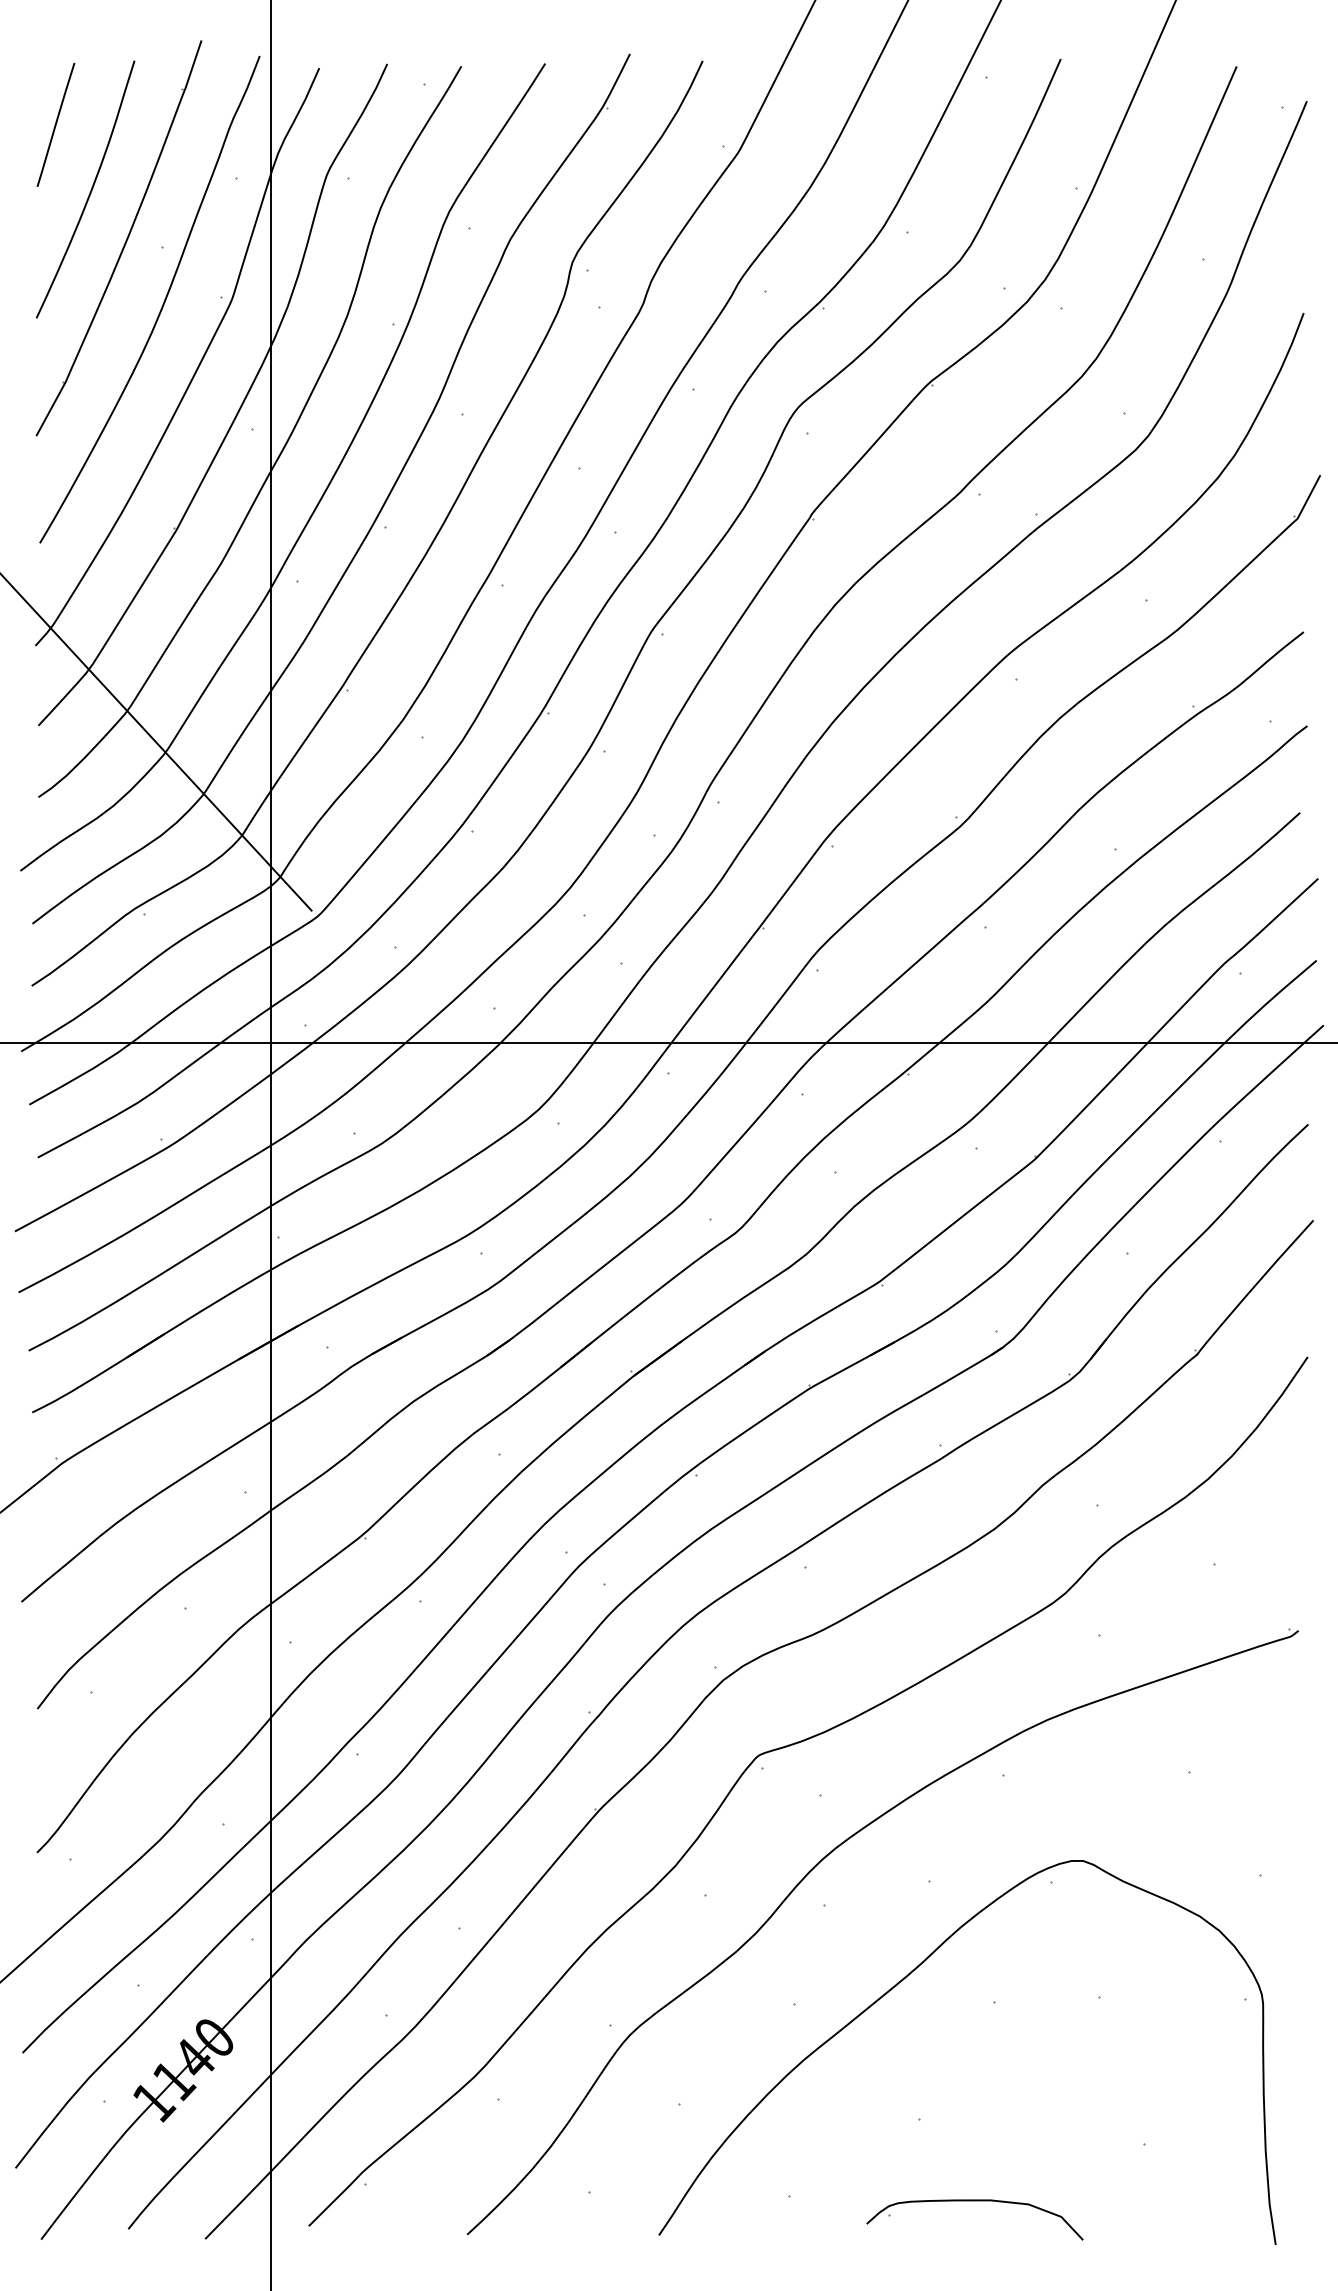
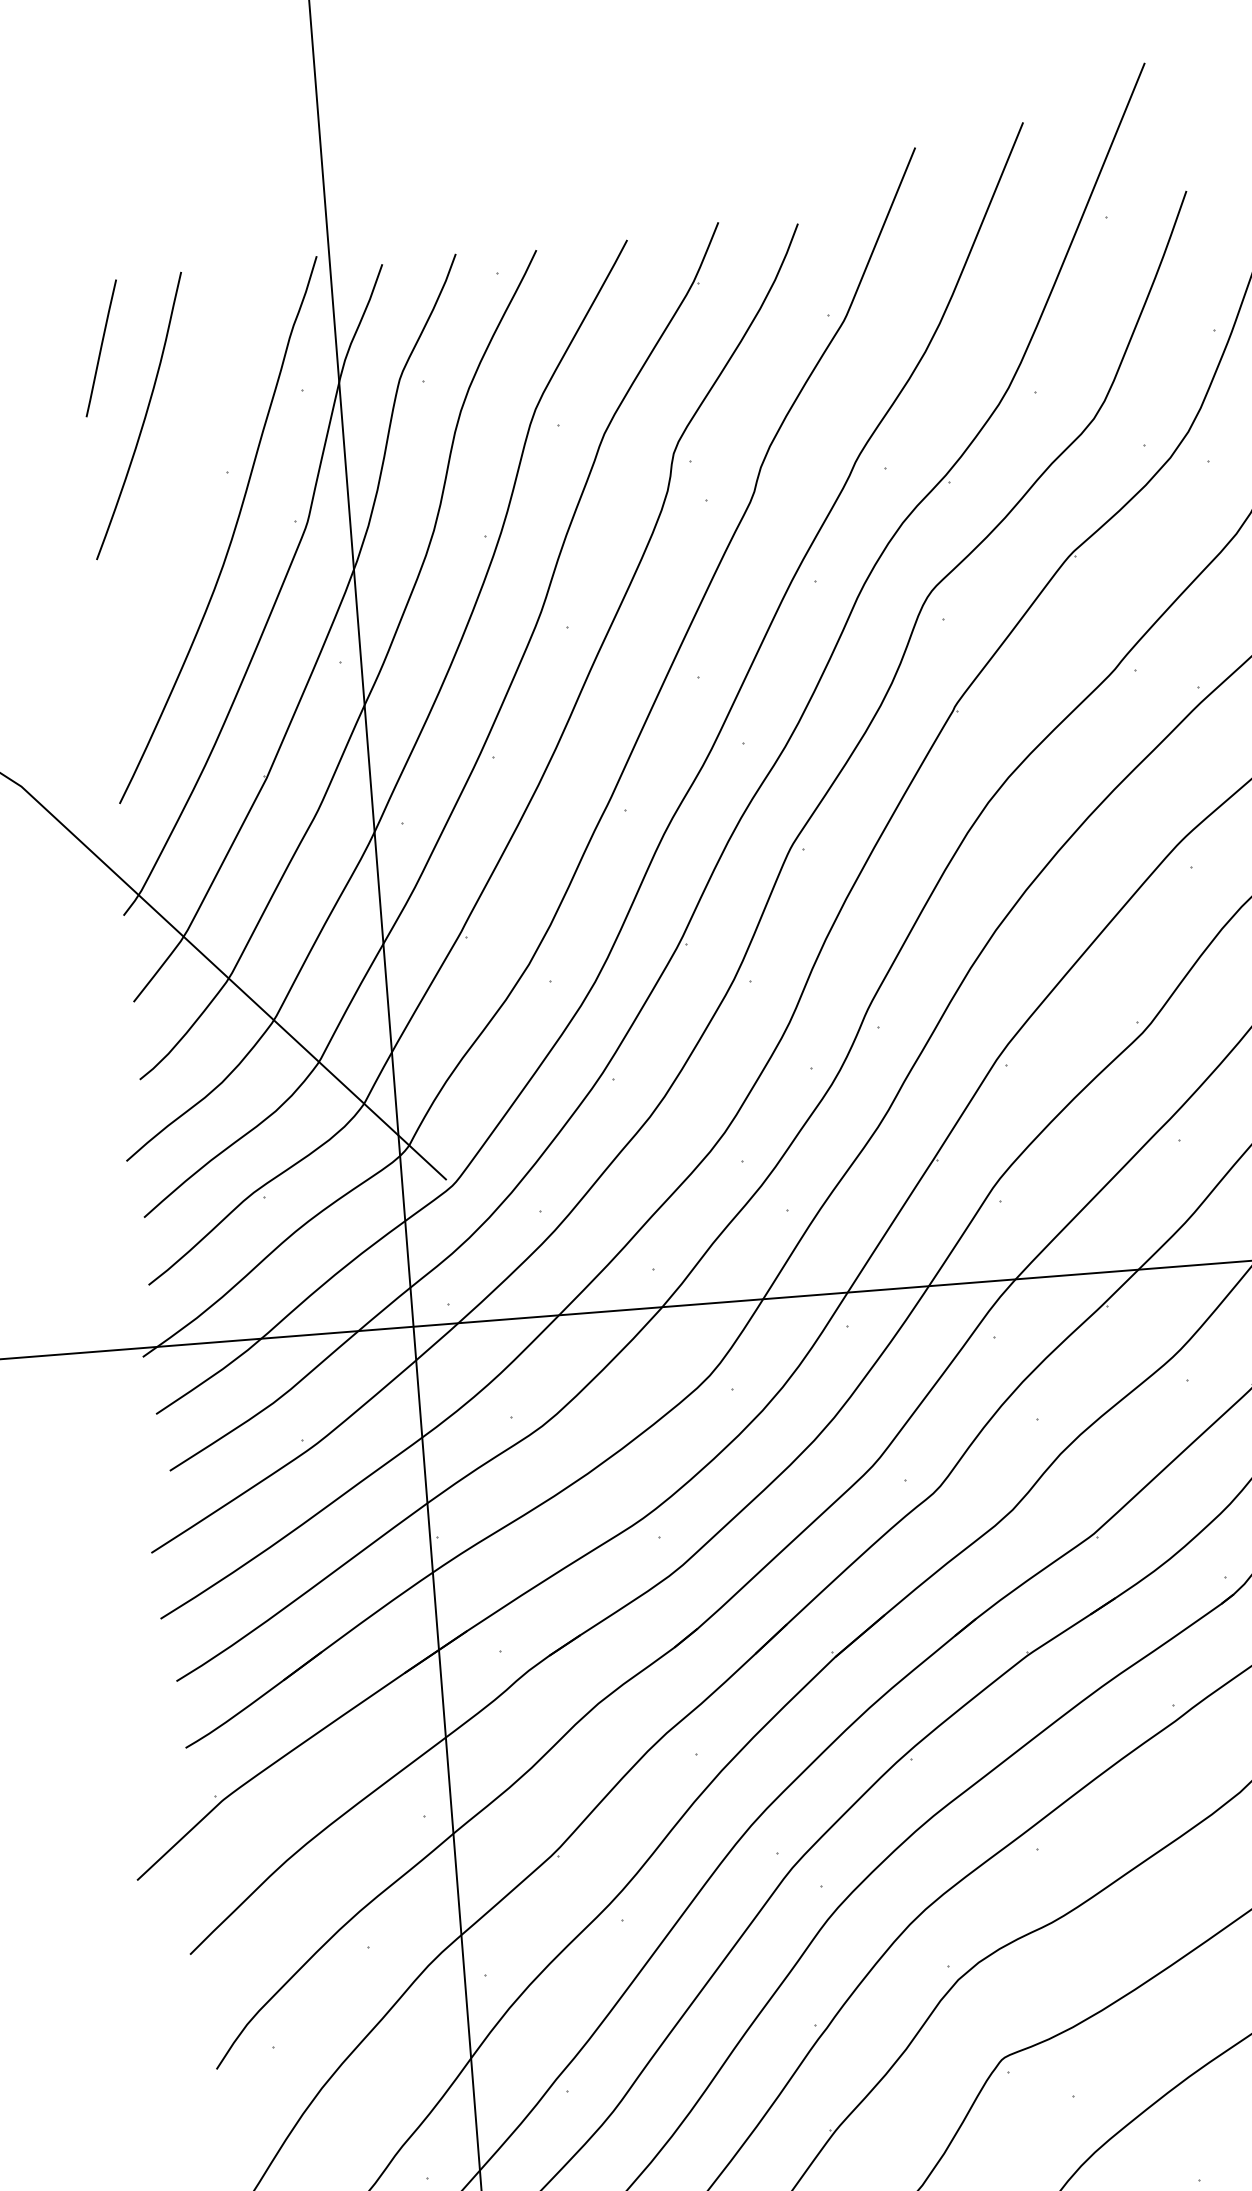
part: (124, 242) -> (185, 470), removed

